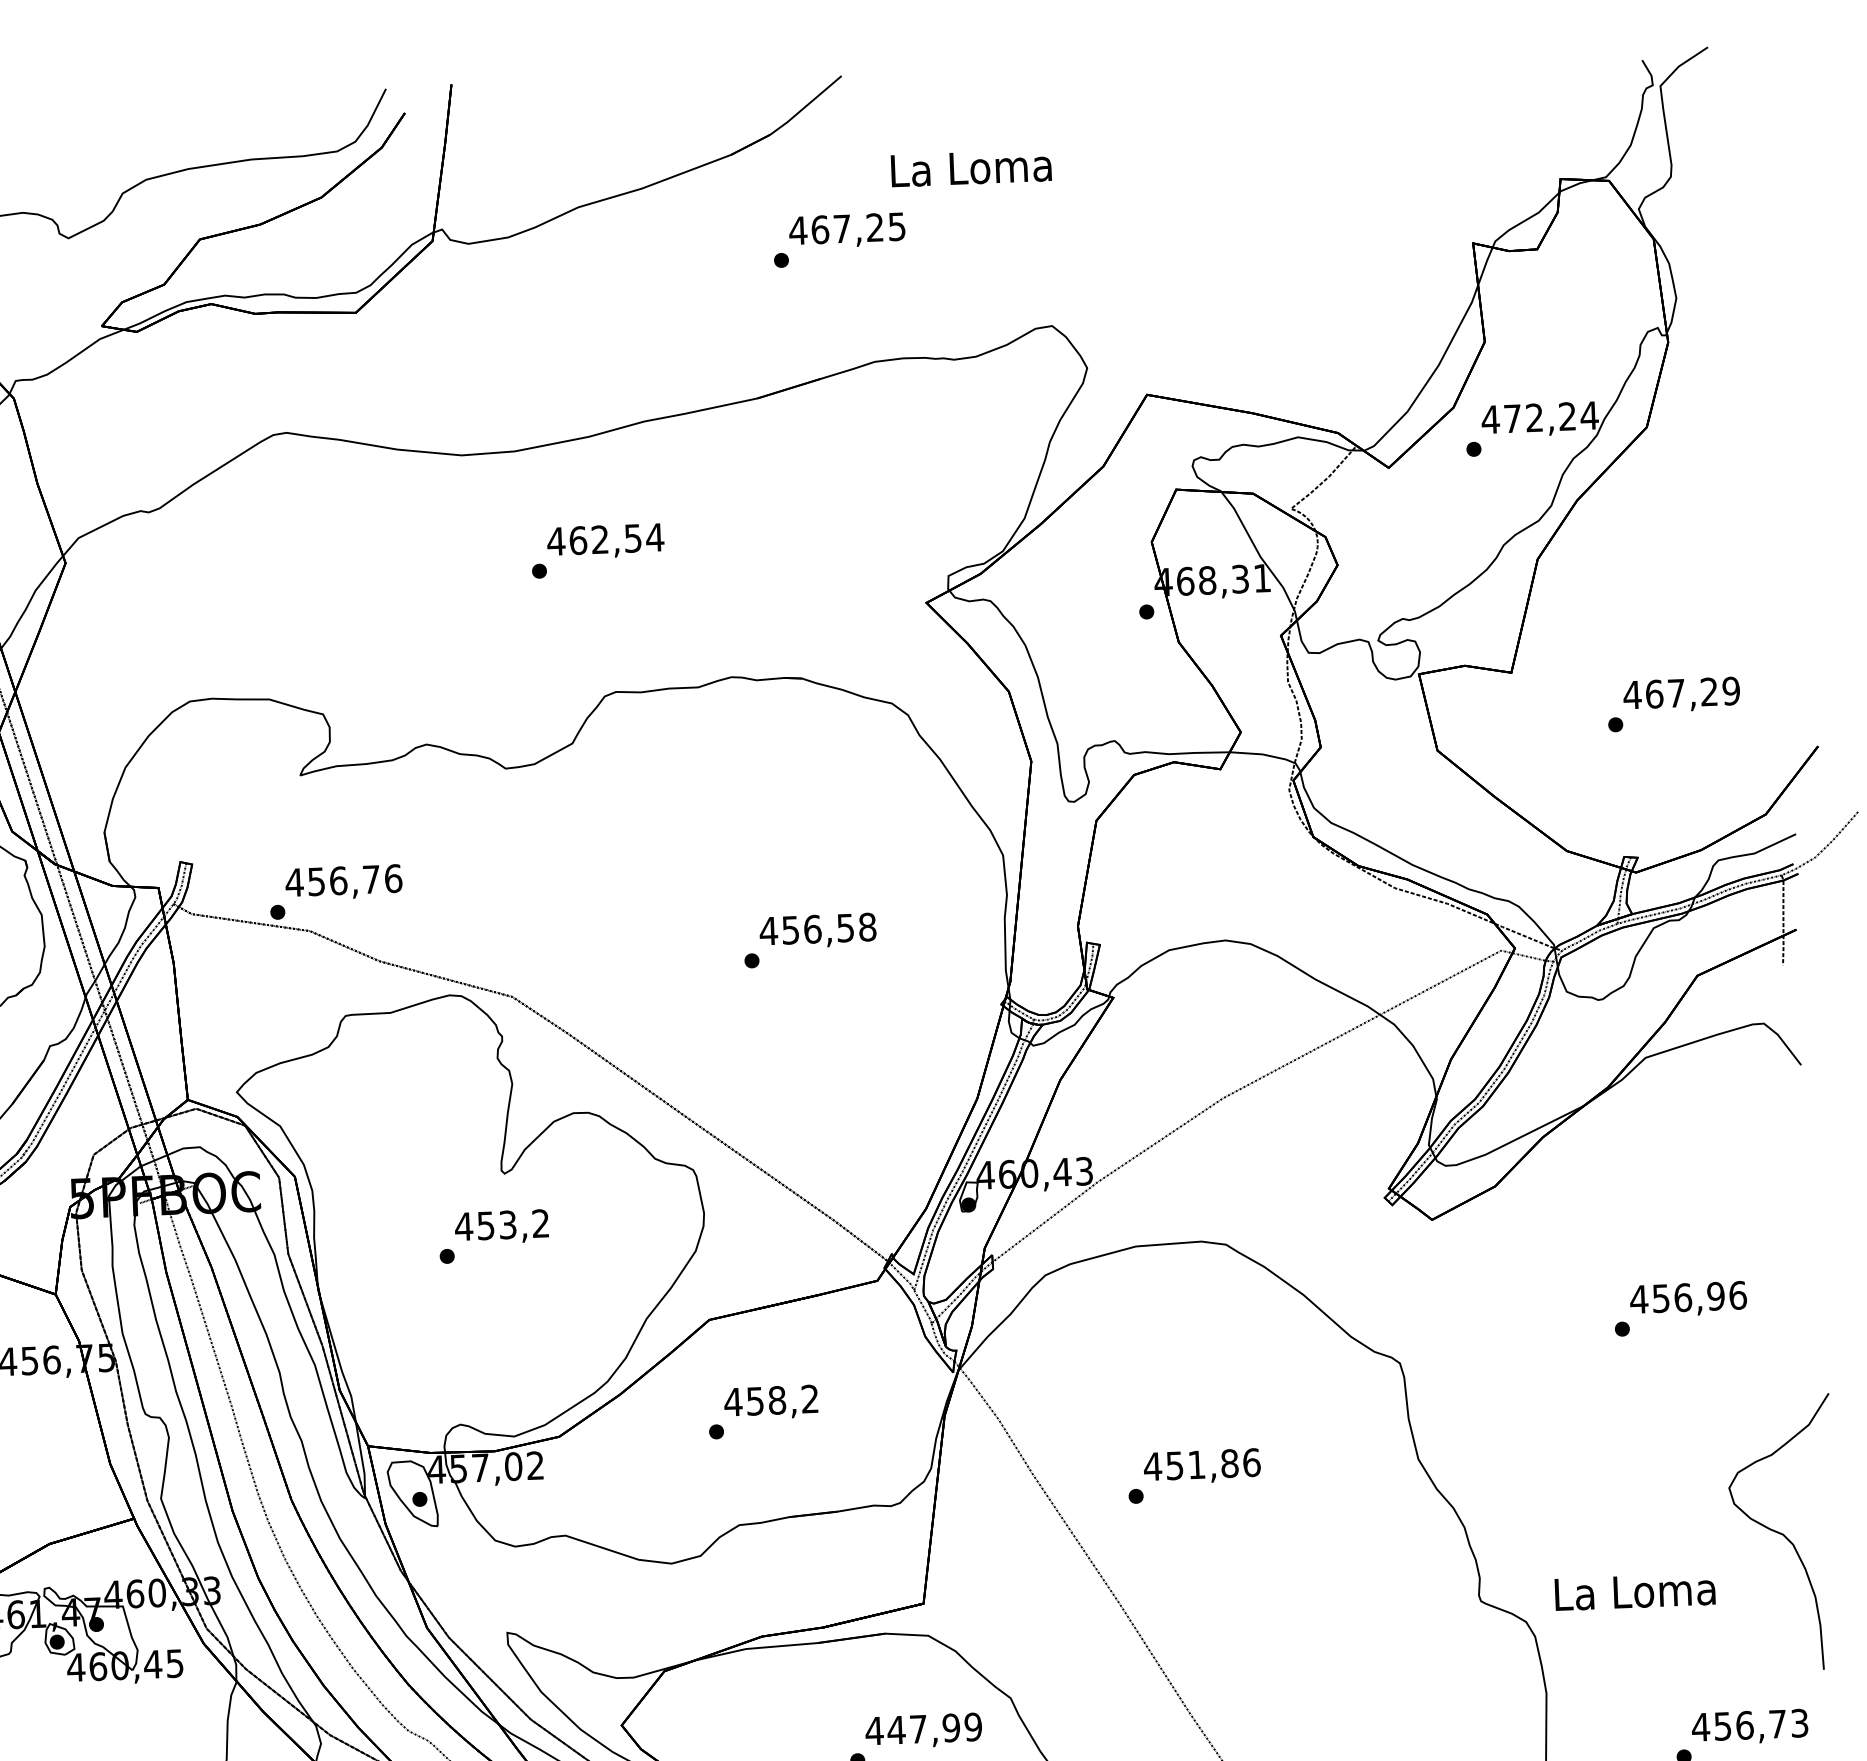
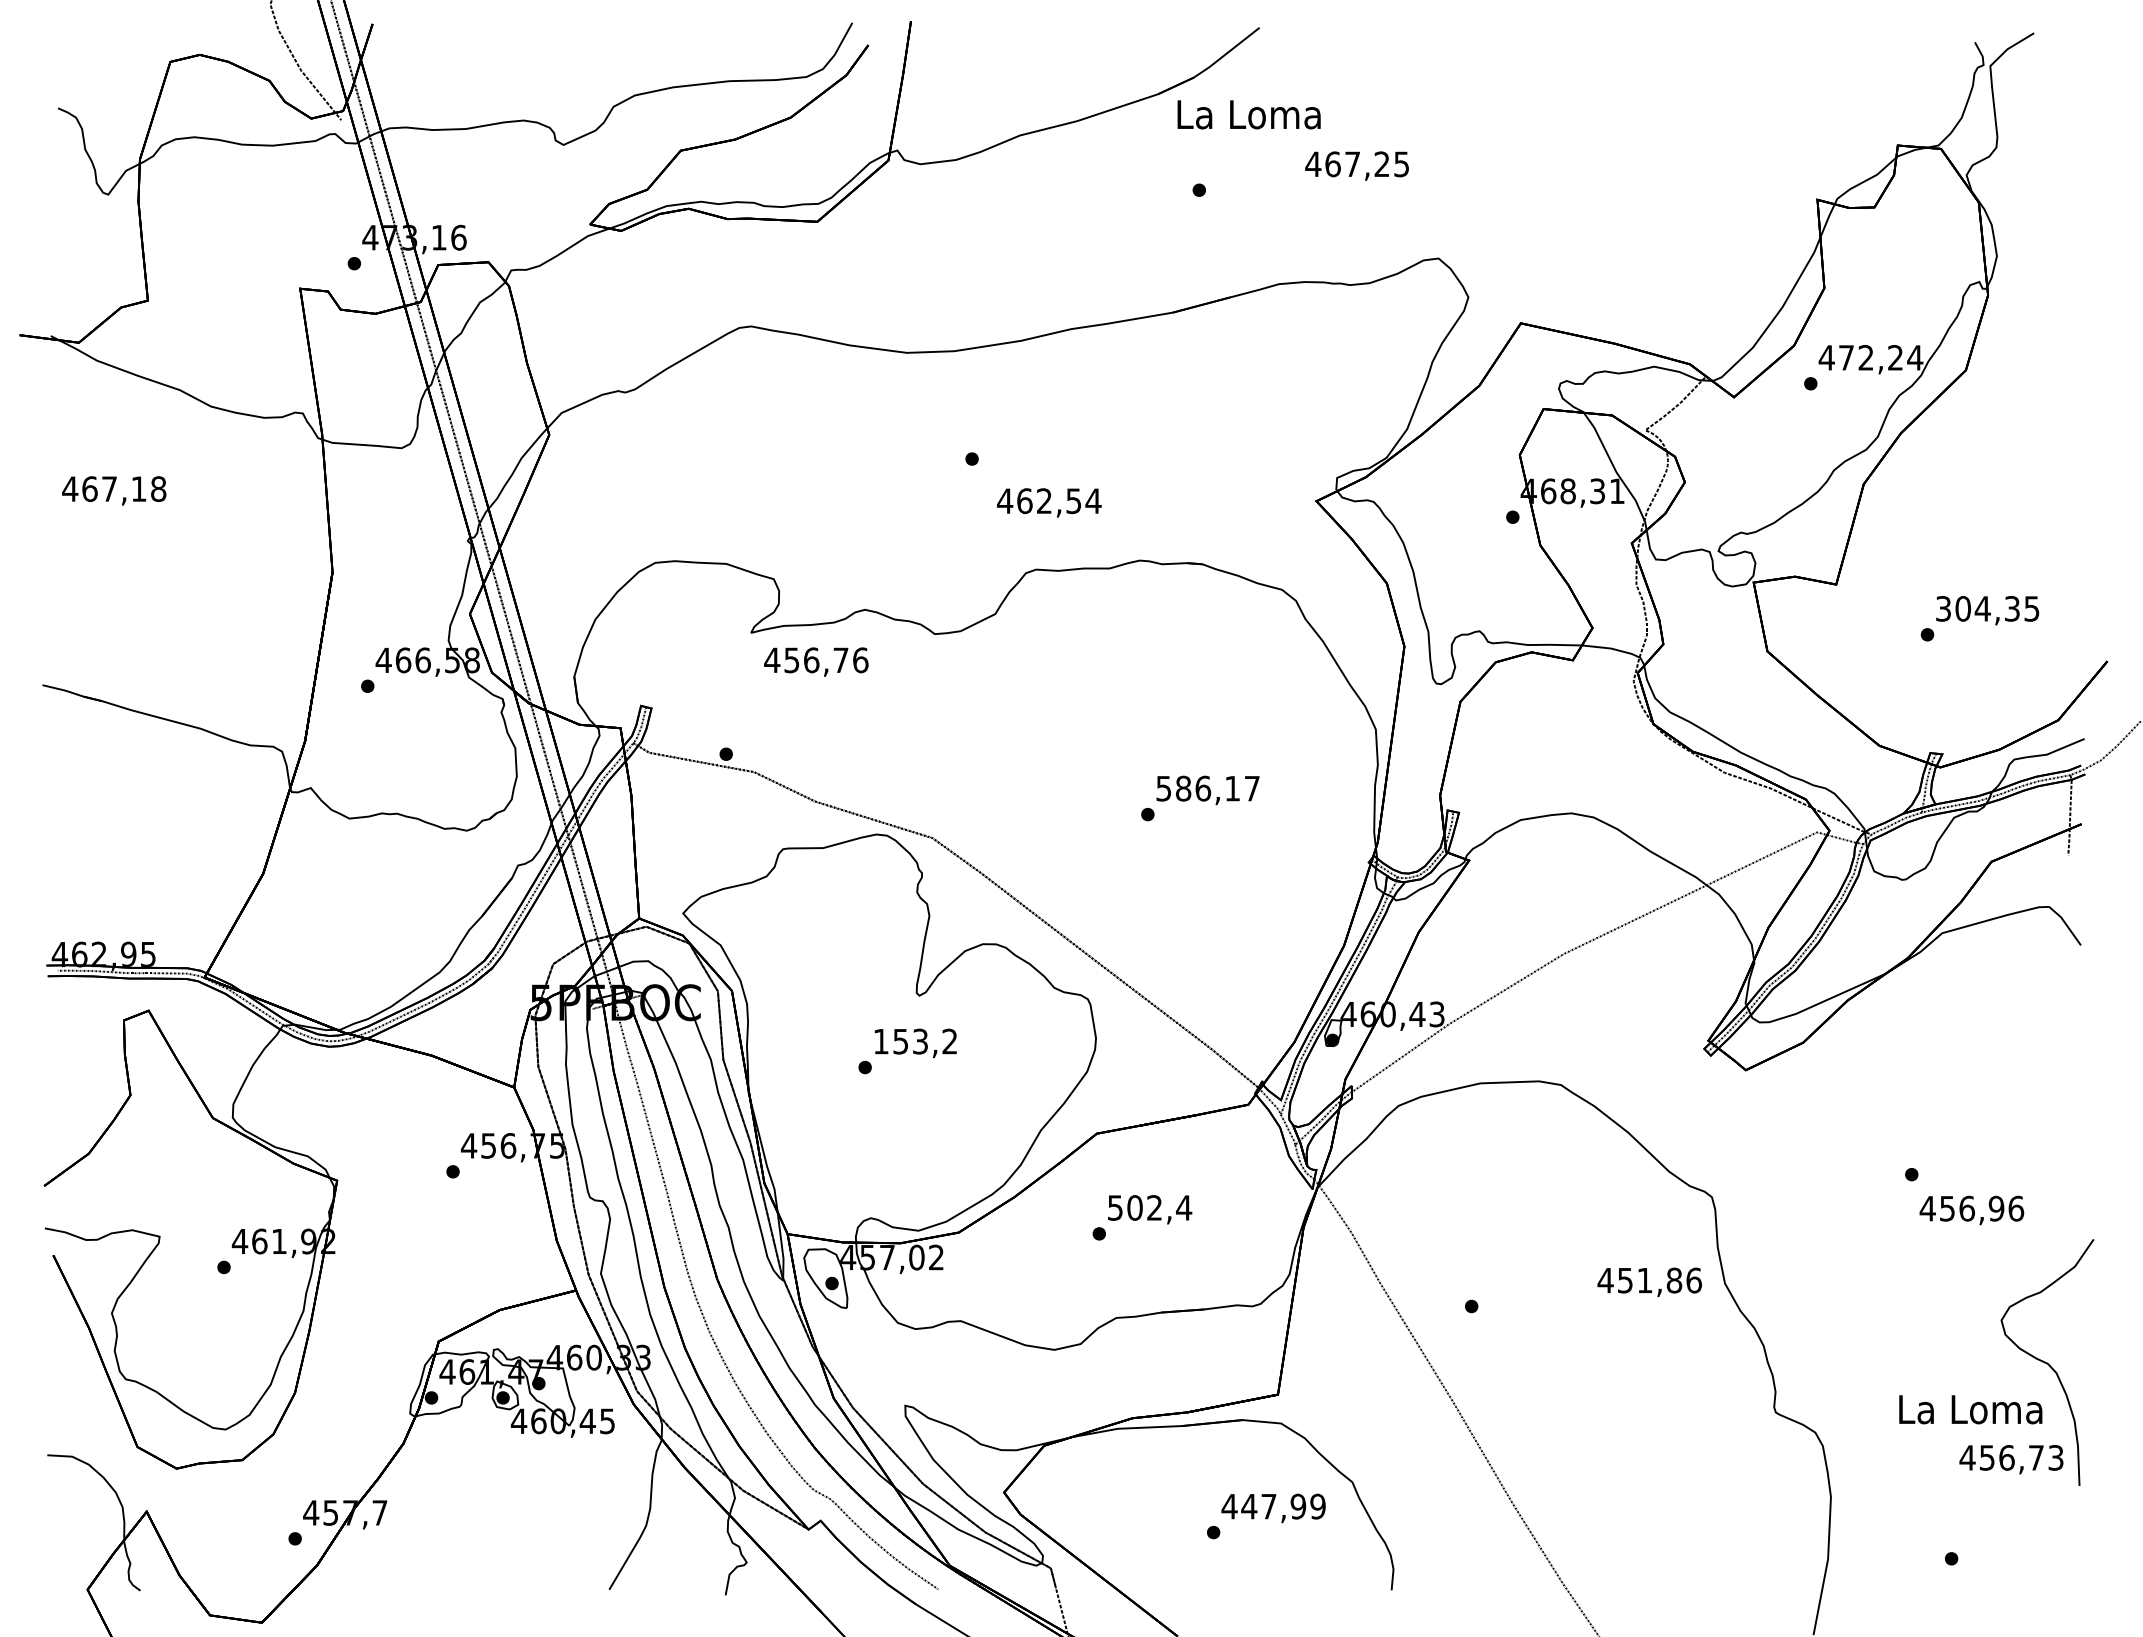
text: (970, 167) -> (1248, 114), moved
text: (846, 230) -> (1356, 165), moved
text: (605, 541) -> (1049, 502), moved
text: (1681, 692) -> (1987, 608), 467,29 -> 304,35
text: (344, 881) -> (816, 661), moved
text: (817, 929) -> (1207, 788), 456,58 -> 586,17
text: (464, 1226) -> (881, 1041), 453,2 -> 153,2
text: (1688, 1299) -> (1971, 1210), moved
text: (771, 1400) -> (1149, 1207), 458,2 -> 502,4
text: (1201, 1465) -> (1649, 1281), moved
text: (1634, 1591) -> (1970, 1409), moved
text: (1750, 1727) -> (2011, 1459), moved

